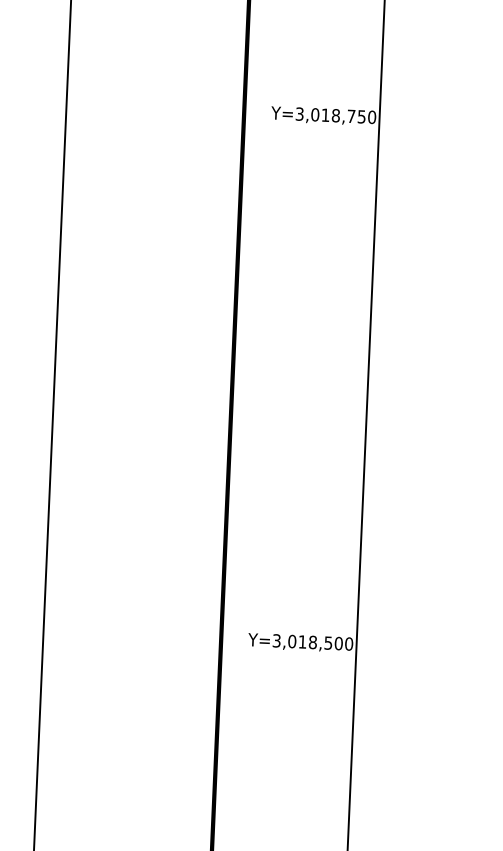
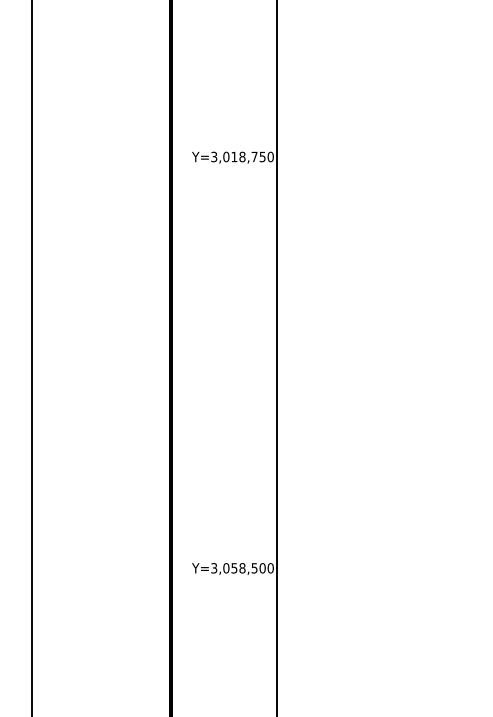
text: (302, 642) -> (234, 568), Y=3,018,500 -> Y=3,058,500

